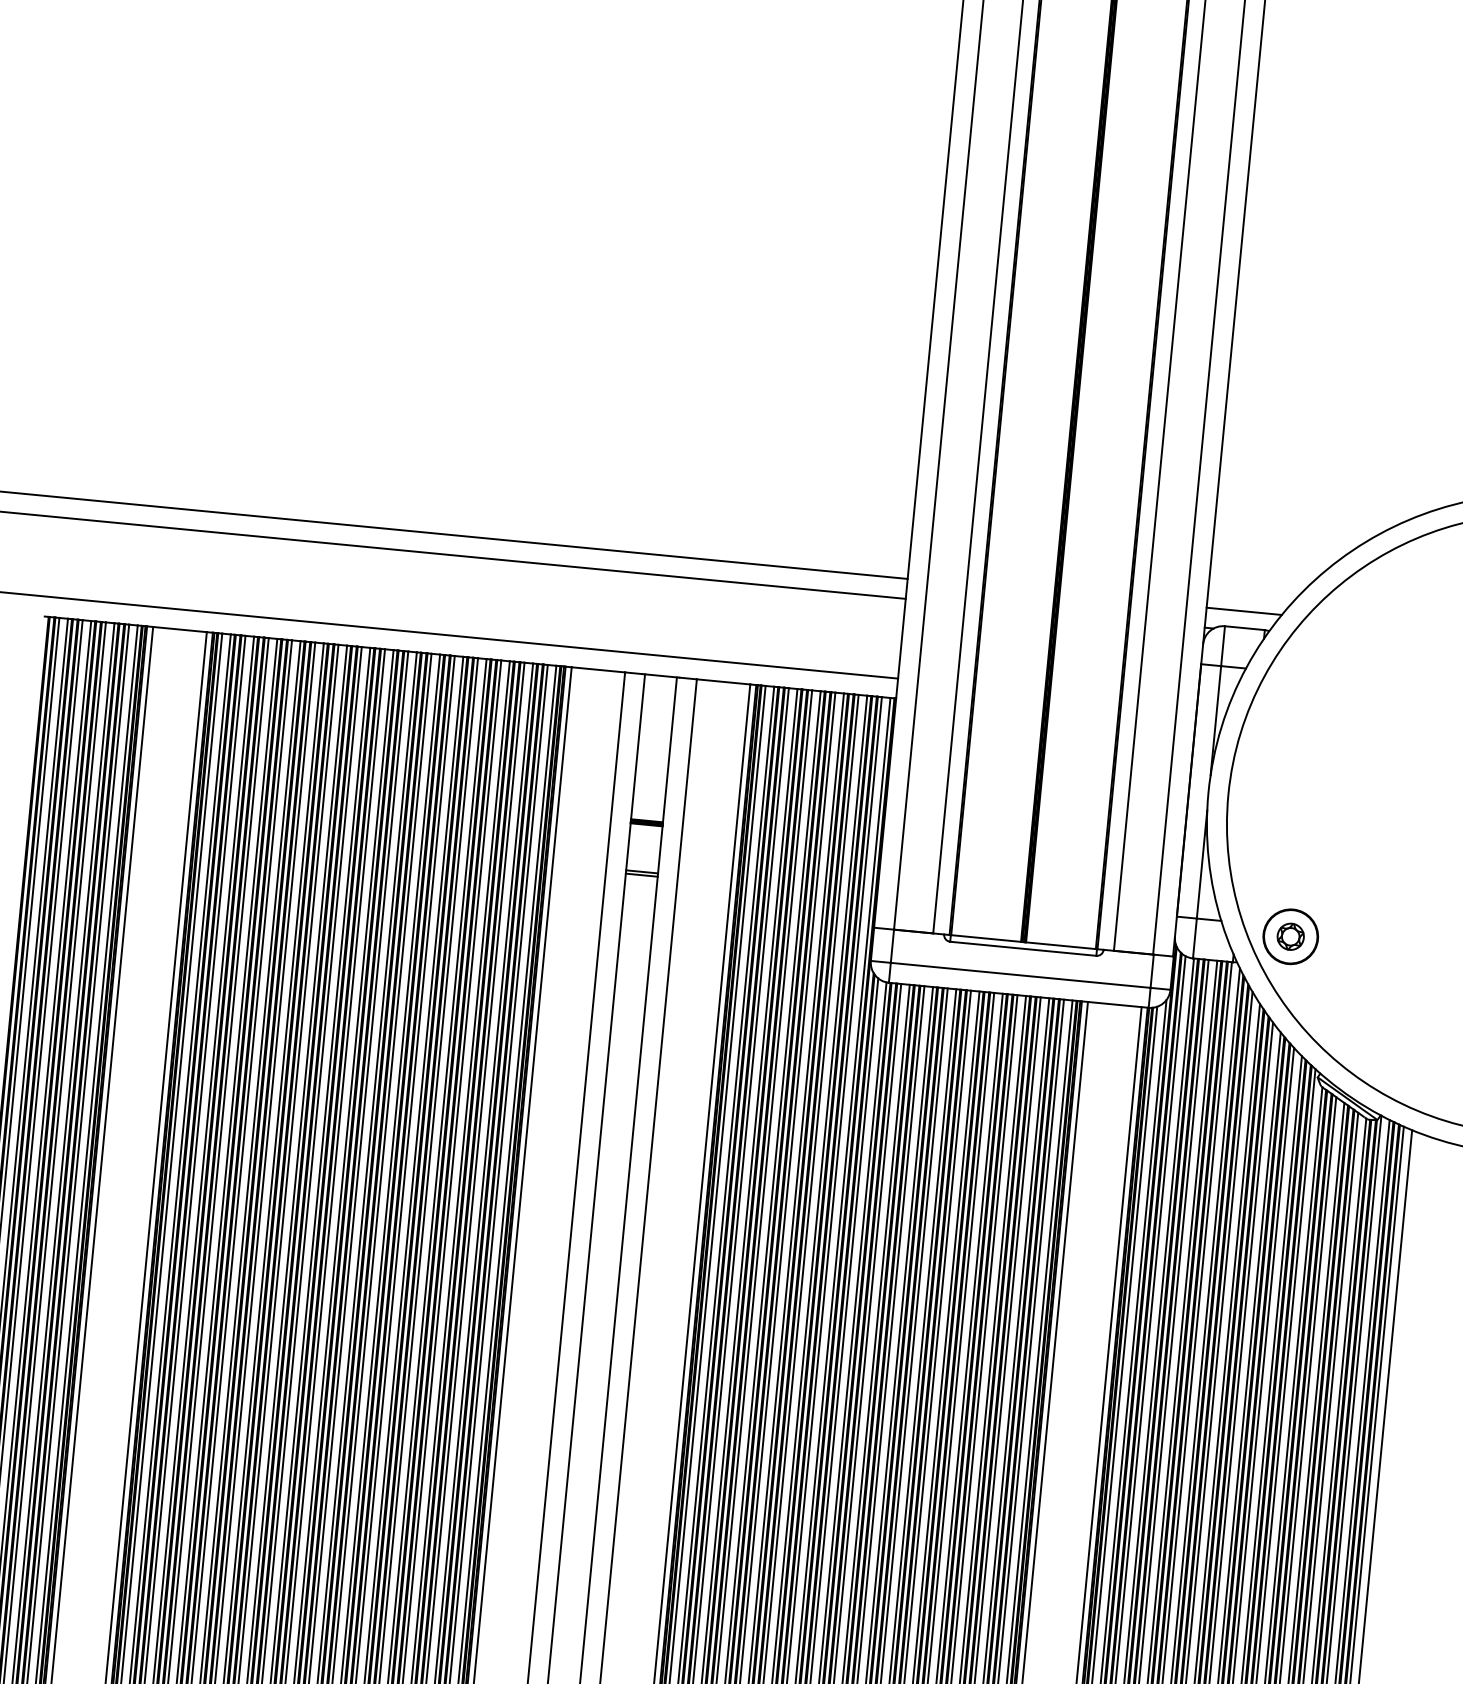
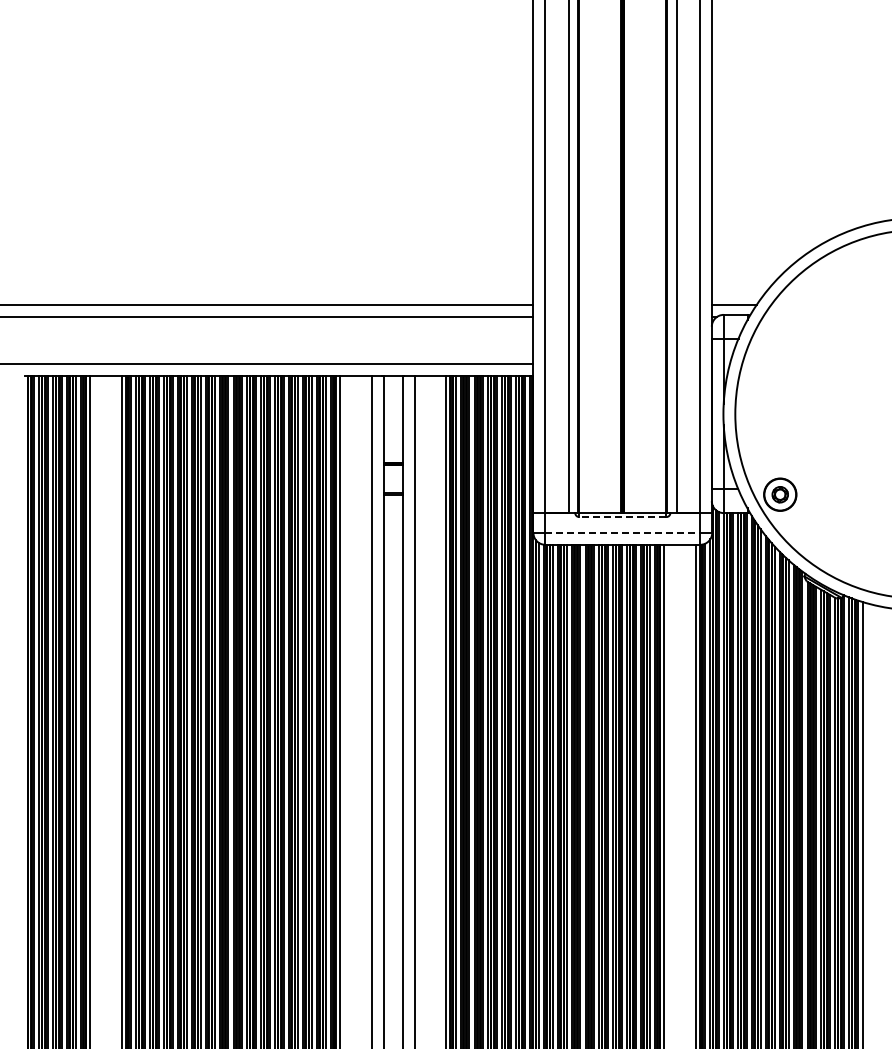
line: (1022, 949) -> (622, 517), solid -> dashed
line: (1021, 974) -> (623, 532), solid -> dashed

